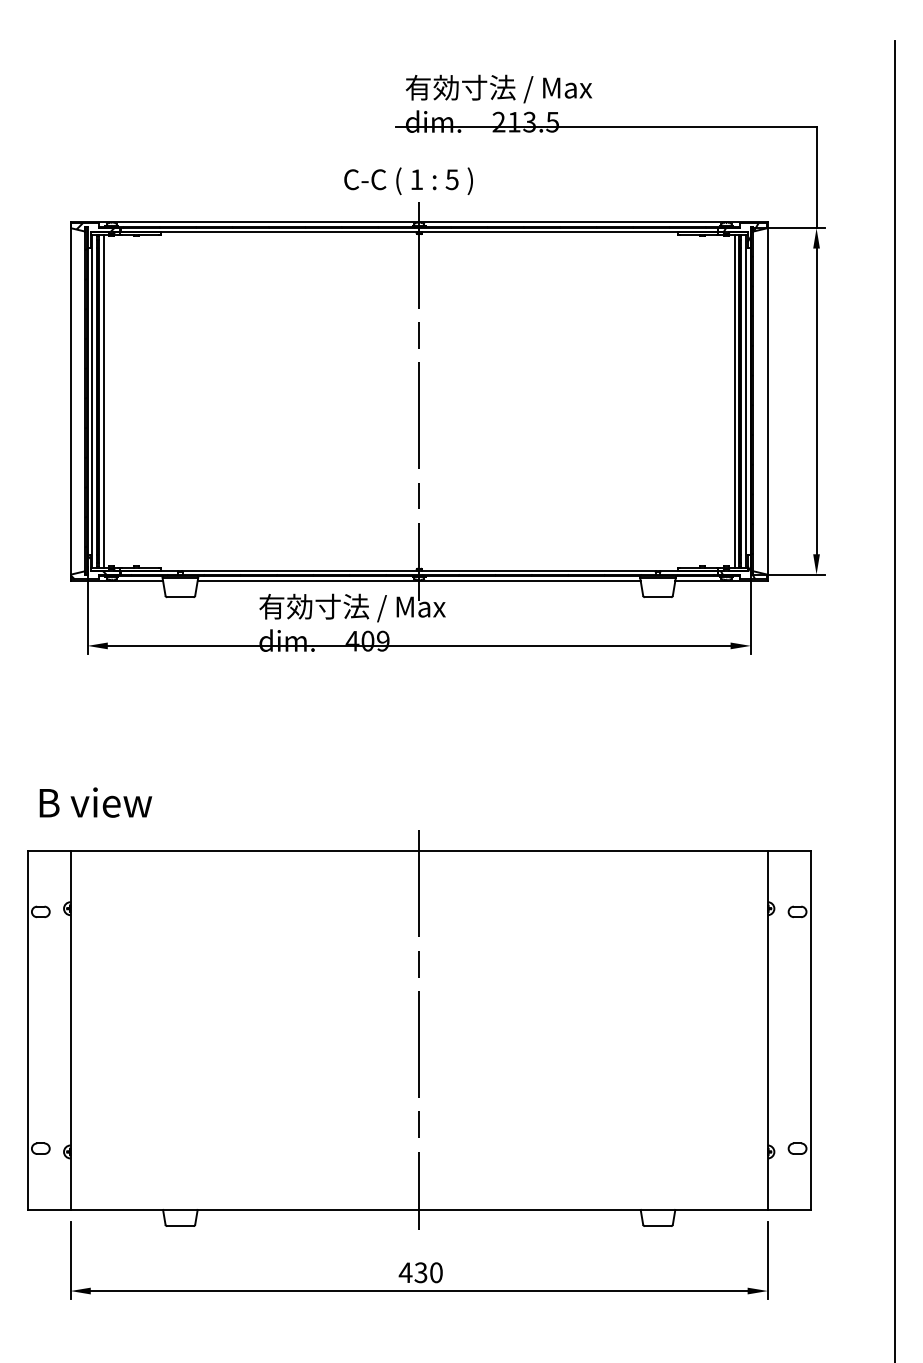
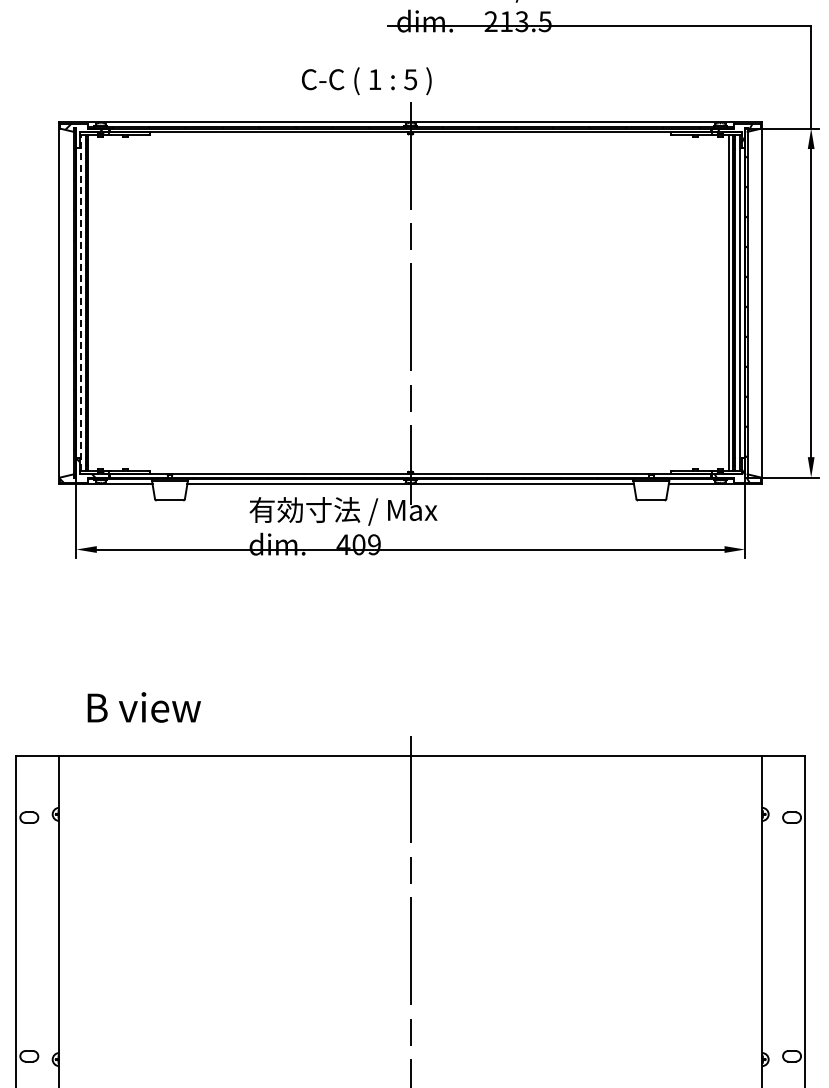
text: (408, 181) -> (366, 81), moved
line: (92, 400) -> (81, 302), solid -> dashed
line: (103, 400) -> (92, 302), removed
text: (95, 802) -> (143, 707), moved

